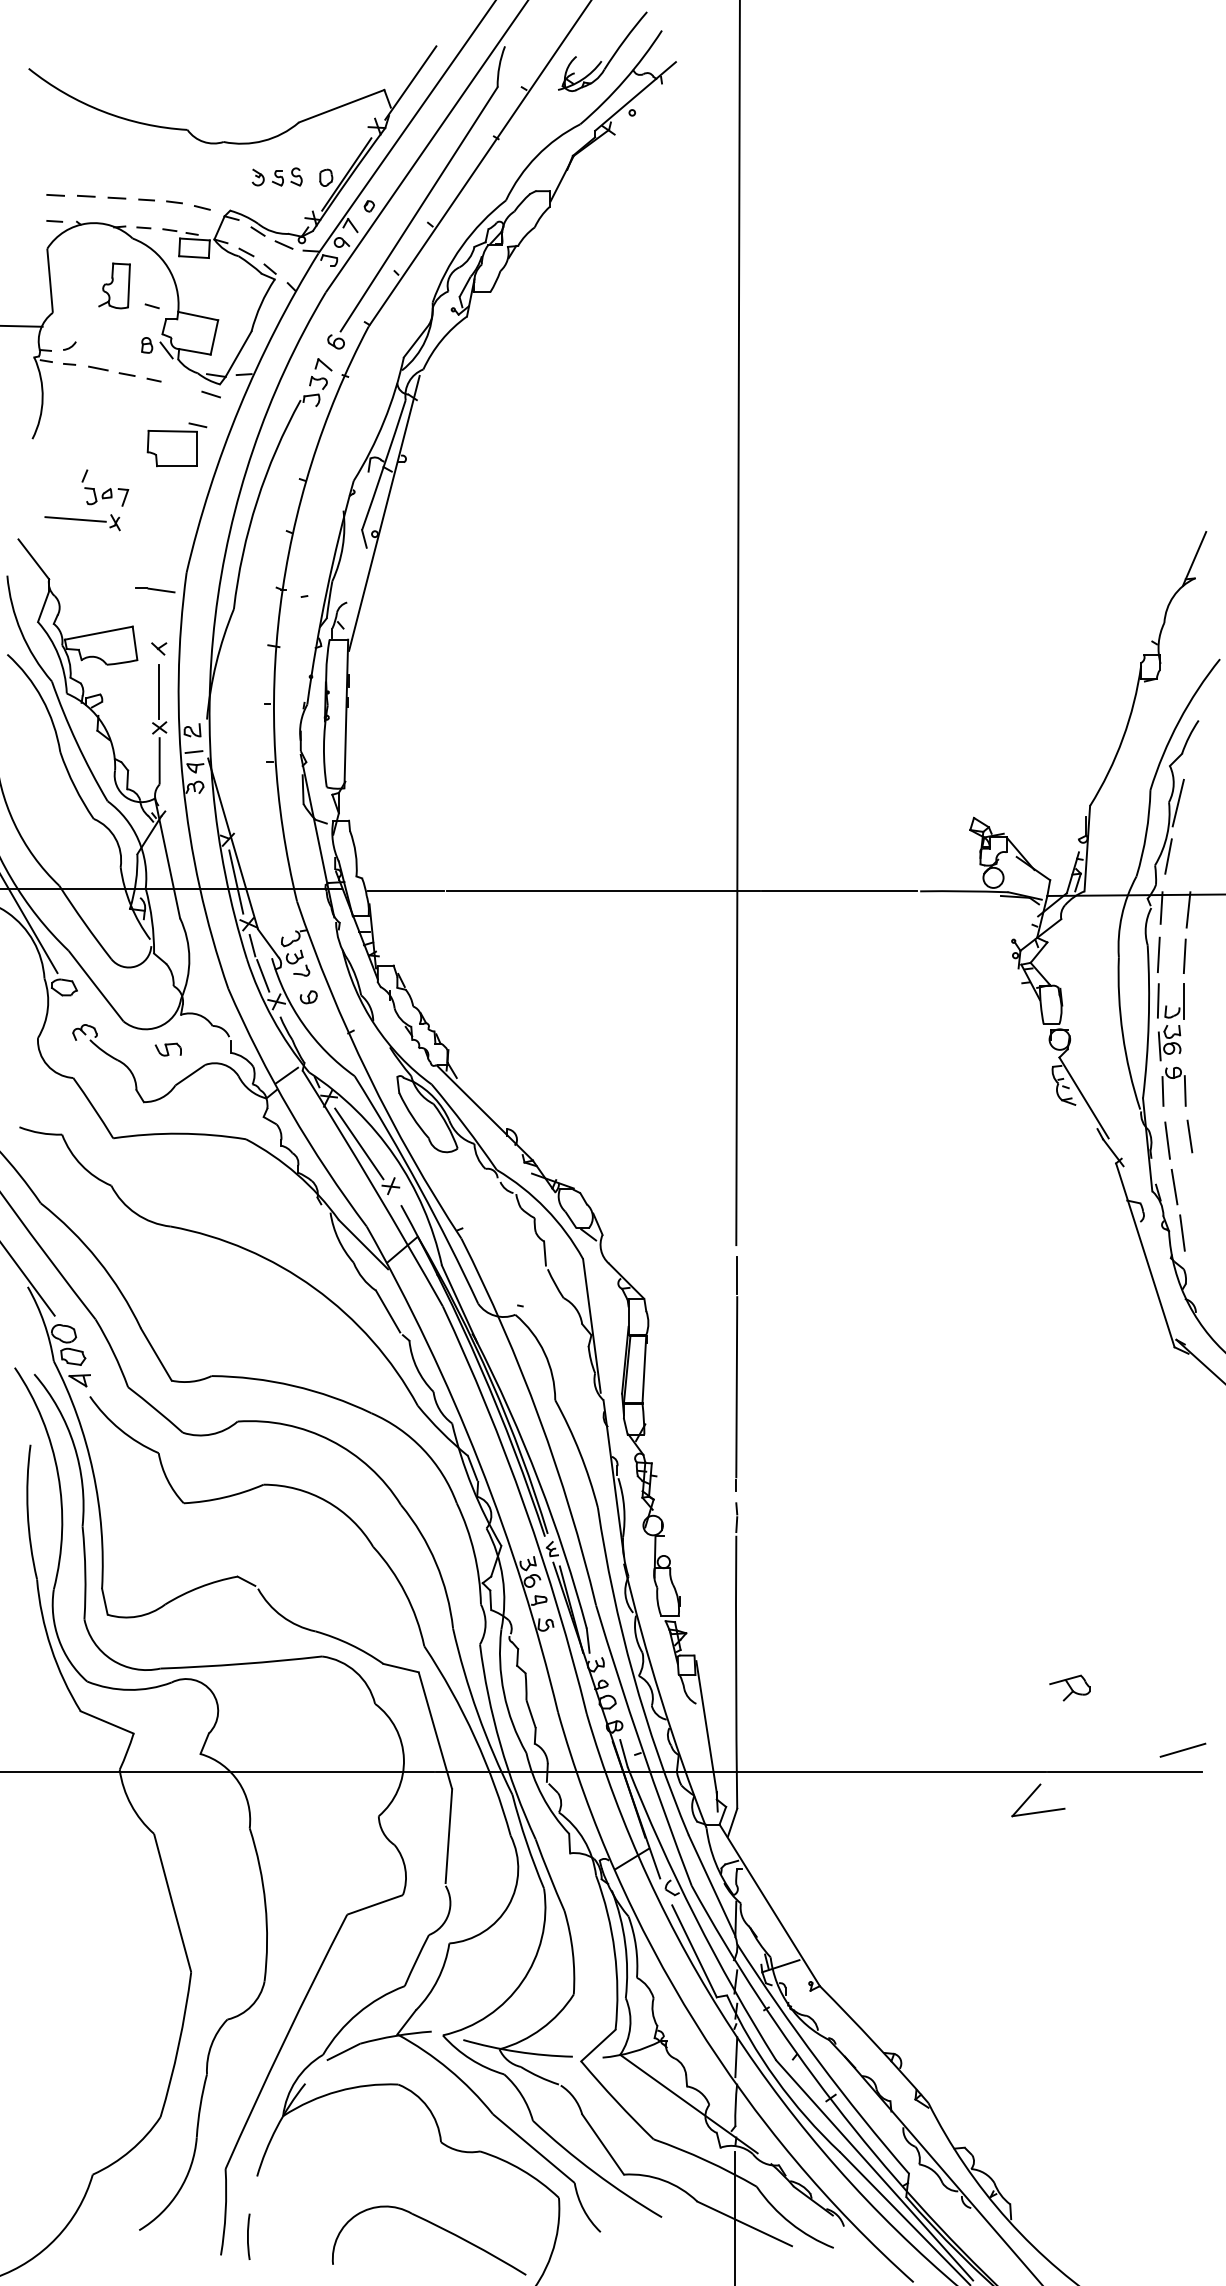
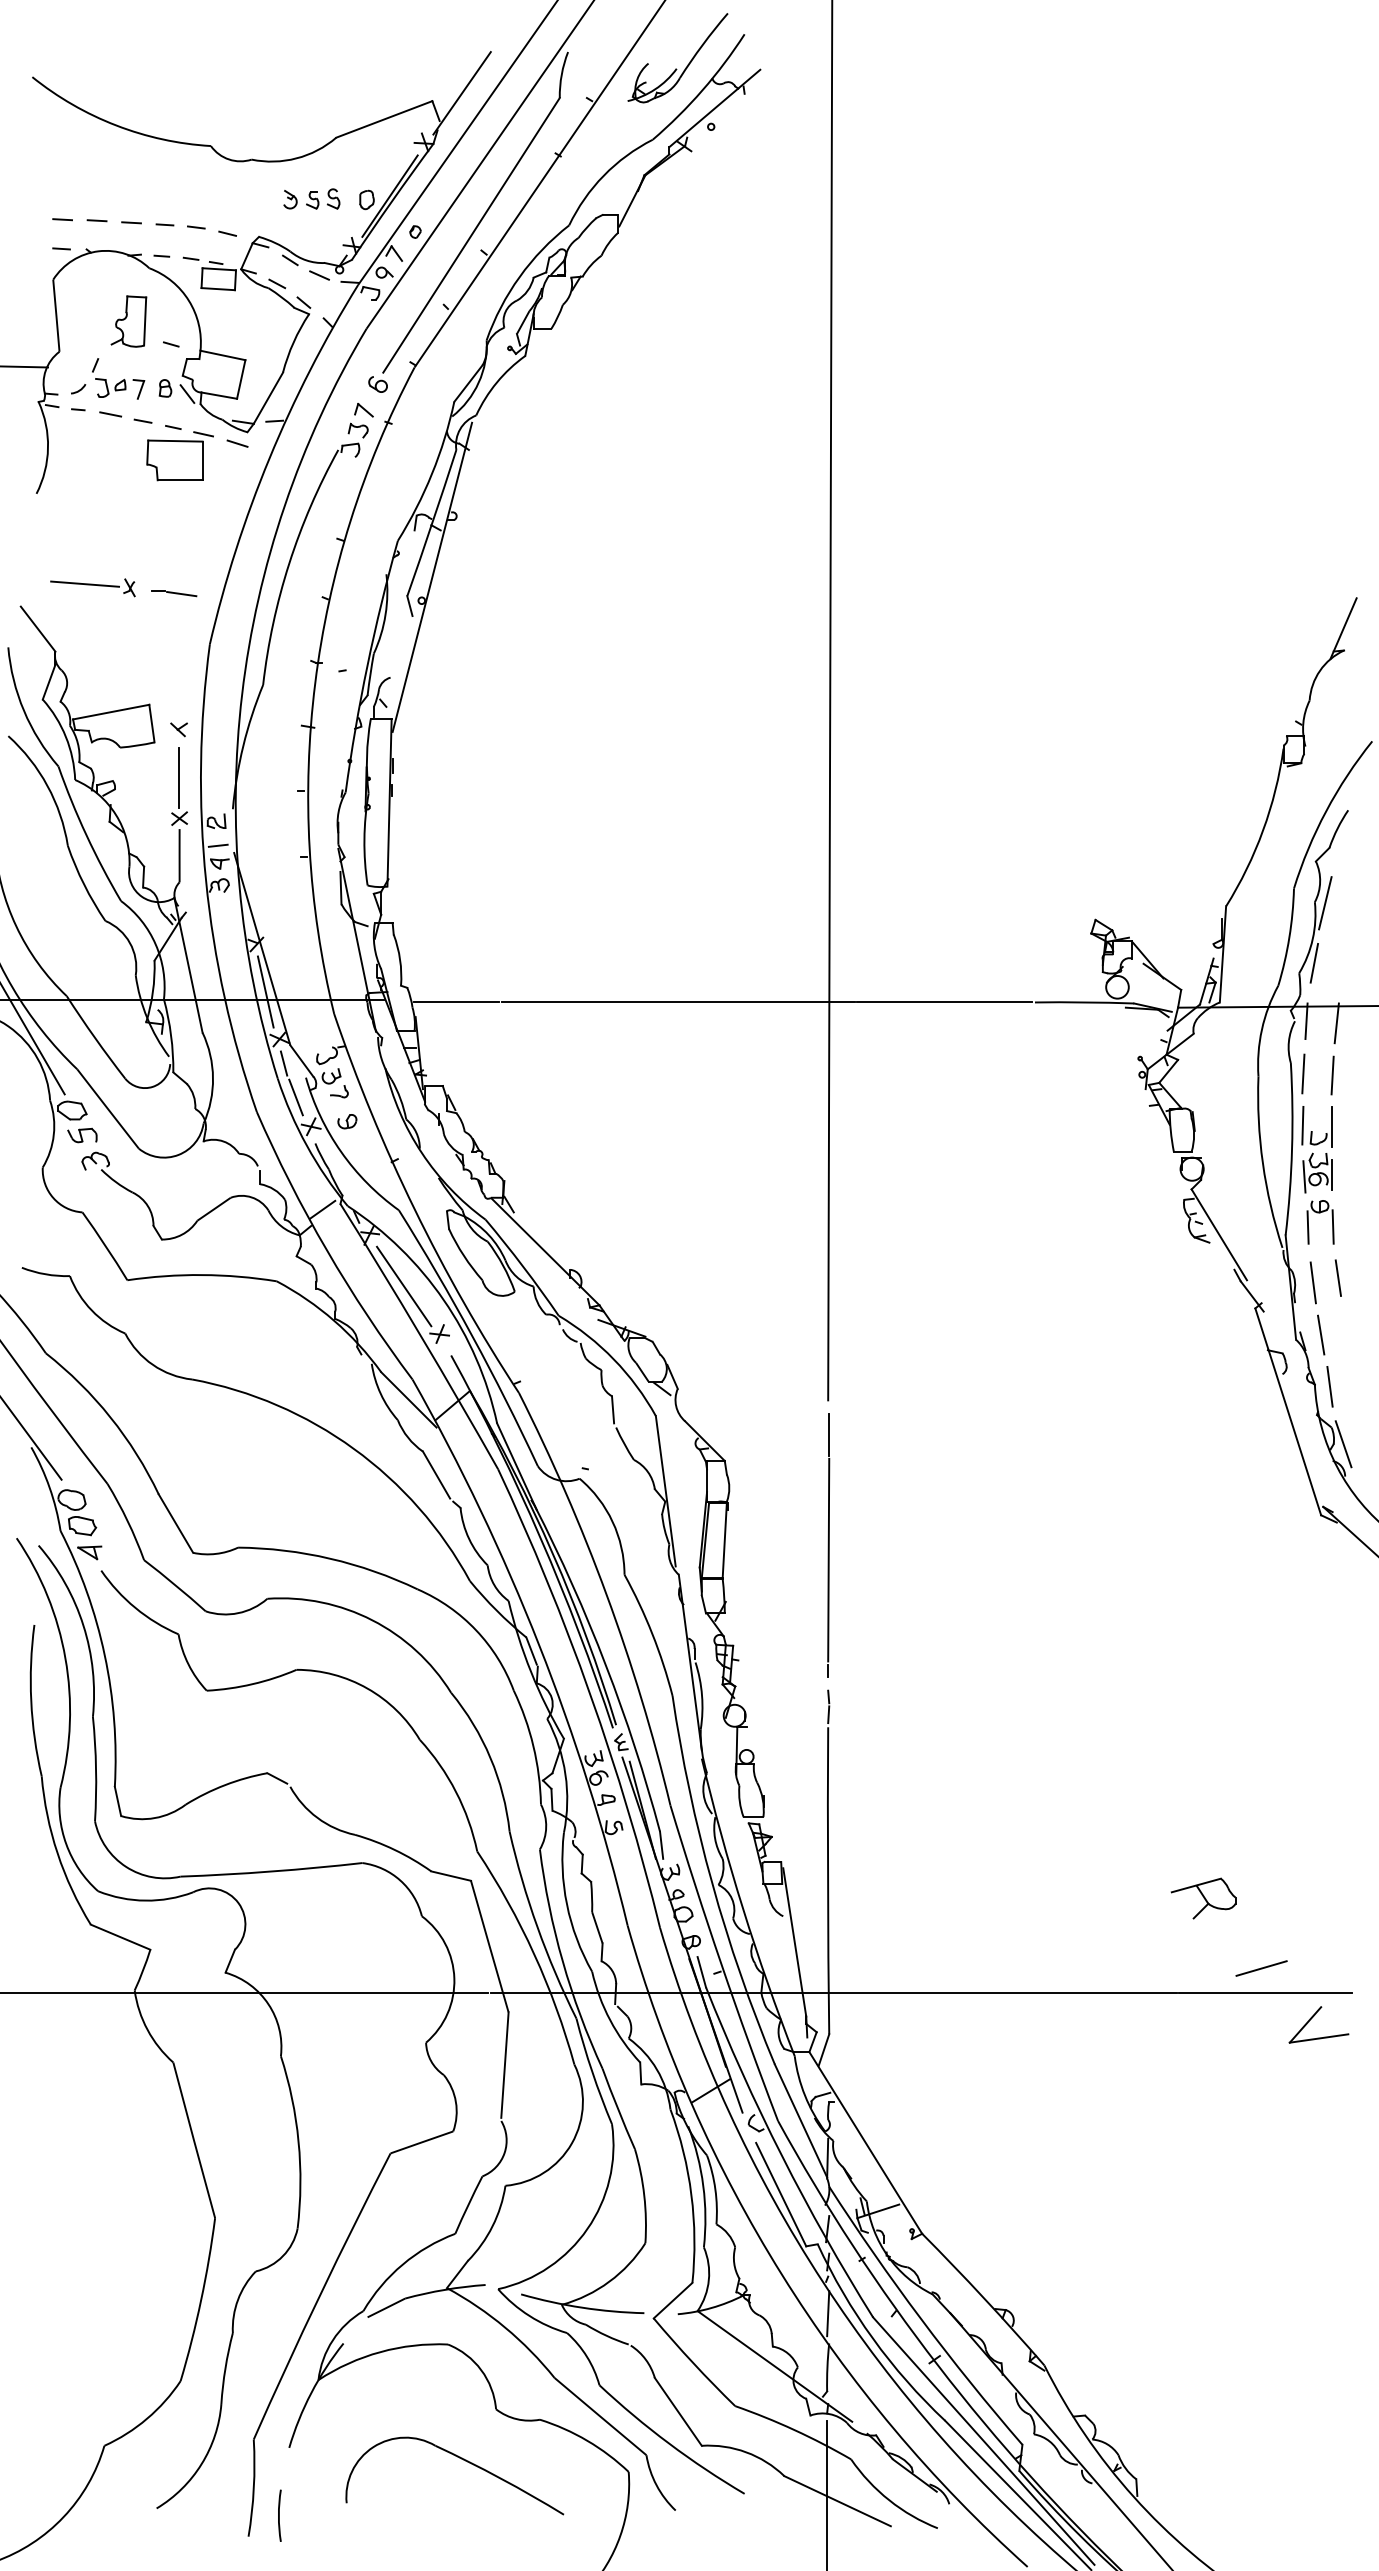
part: (176, 445) -> (179, 456), moved
part: (105, 487) -> (118, 378), moved
line: (155, 589) -> (174, 593), moved
line: (1183, 1045) -> (1331, 1175), added
part: (168, 1049) -> (82, 1135), moved
line: (1194, 1284) -> (1343, 1444), added
part: (1069, 1688) -> (1203, 1898), size x1.43
line: (1182, 1750) -> (1261, 1968), moved
part: (1032, 1794) -> (1312, 2018), moved
part: (435, 2225) -> (461, 2459), moved

